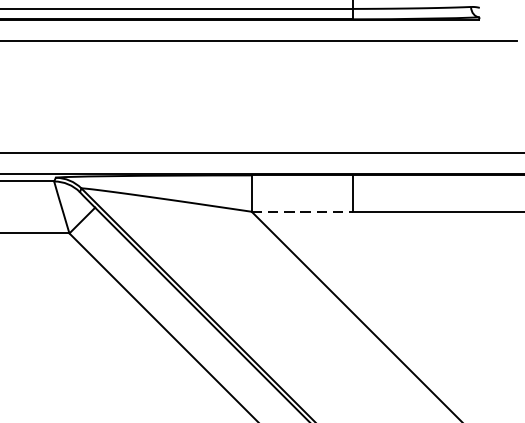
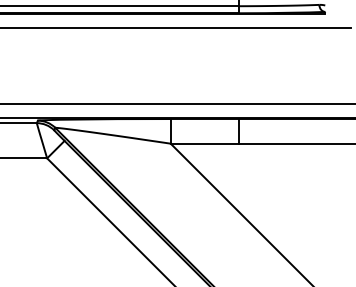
line: (303, 211) -> (205, 143), dashed -> solid

